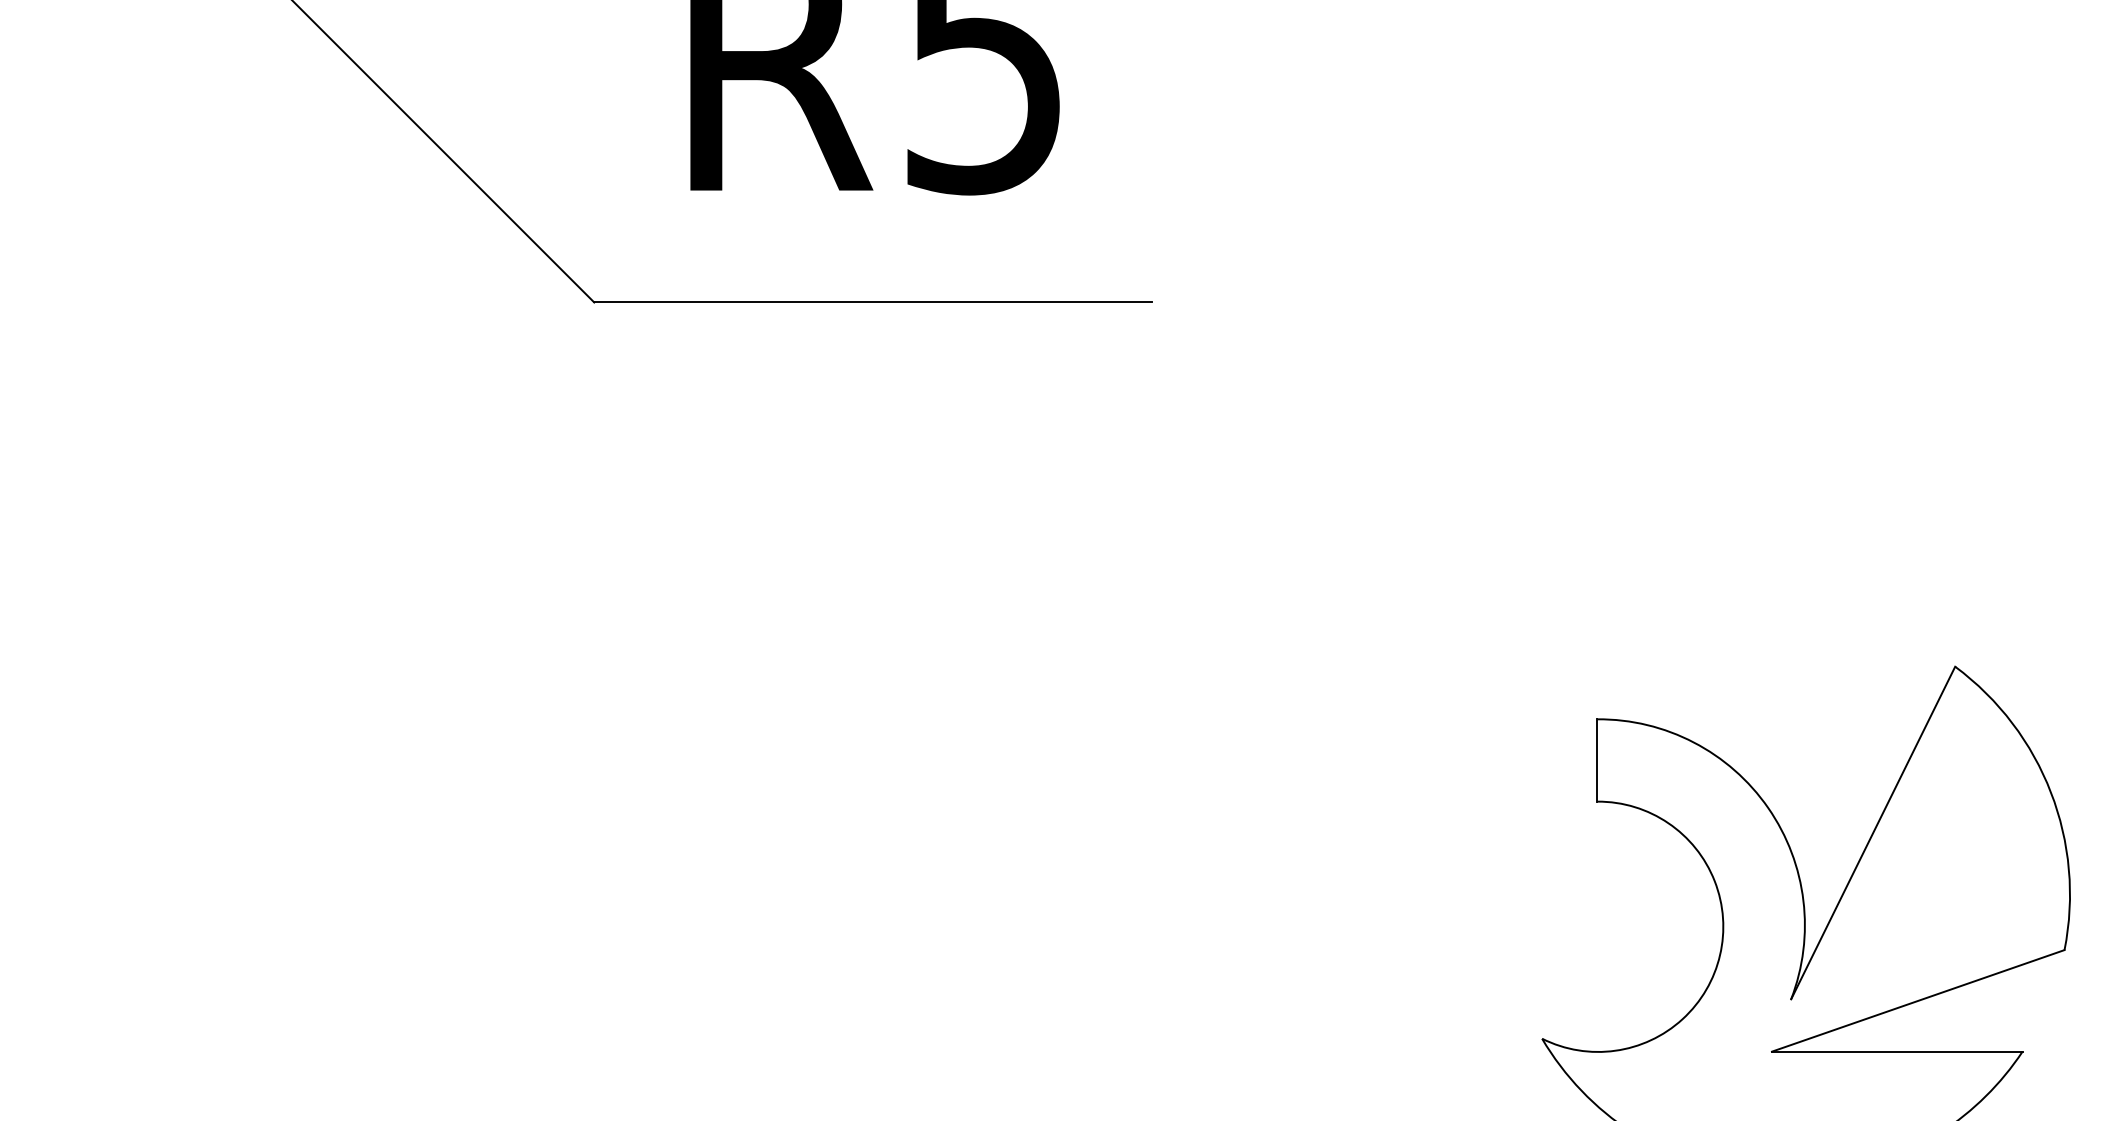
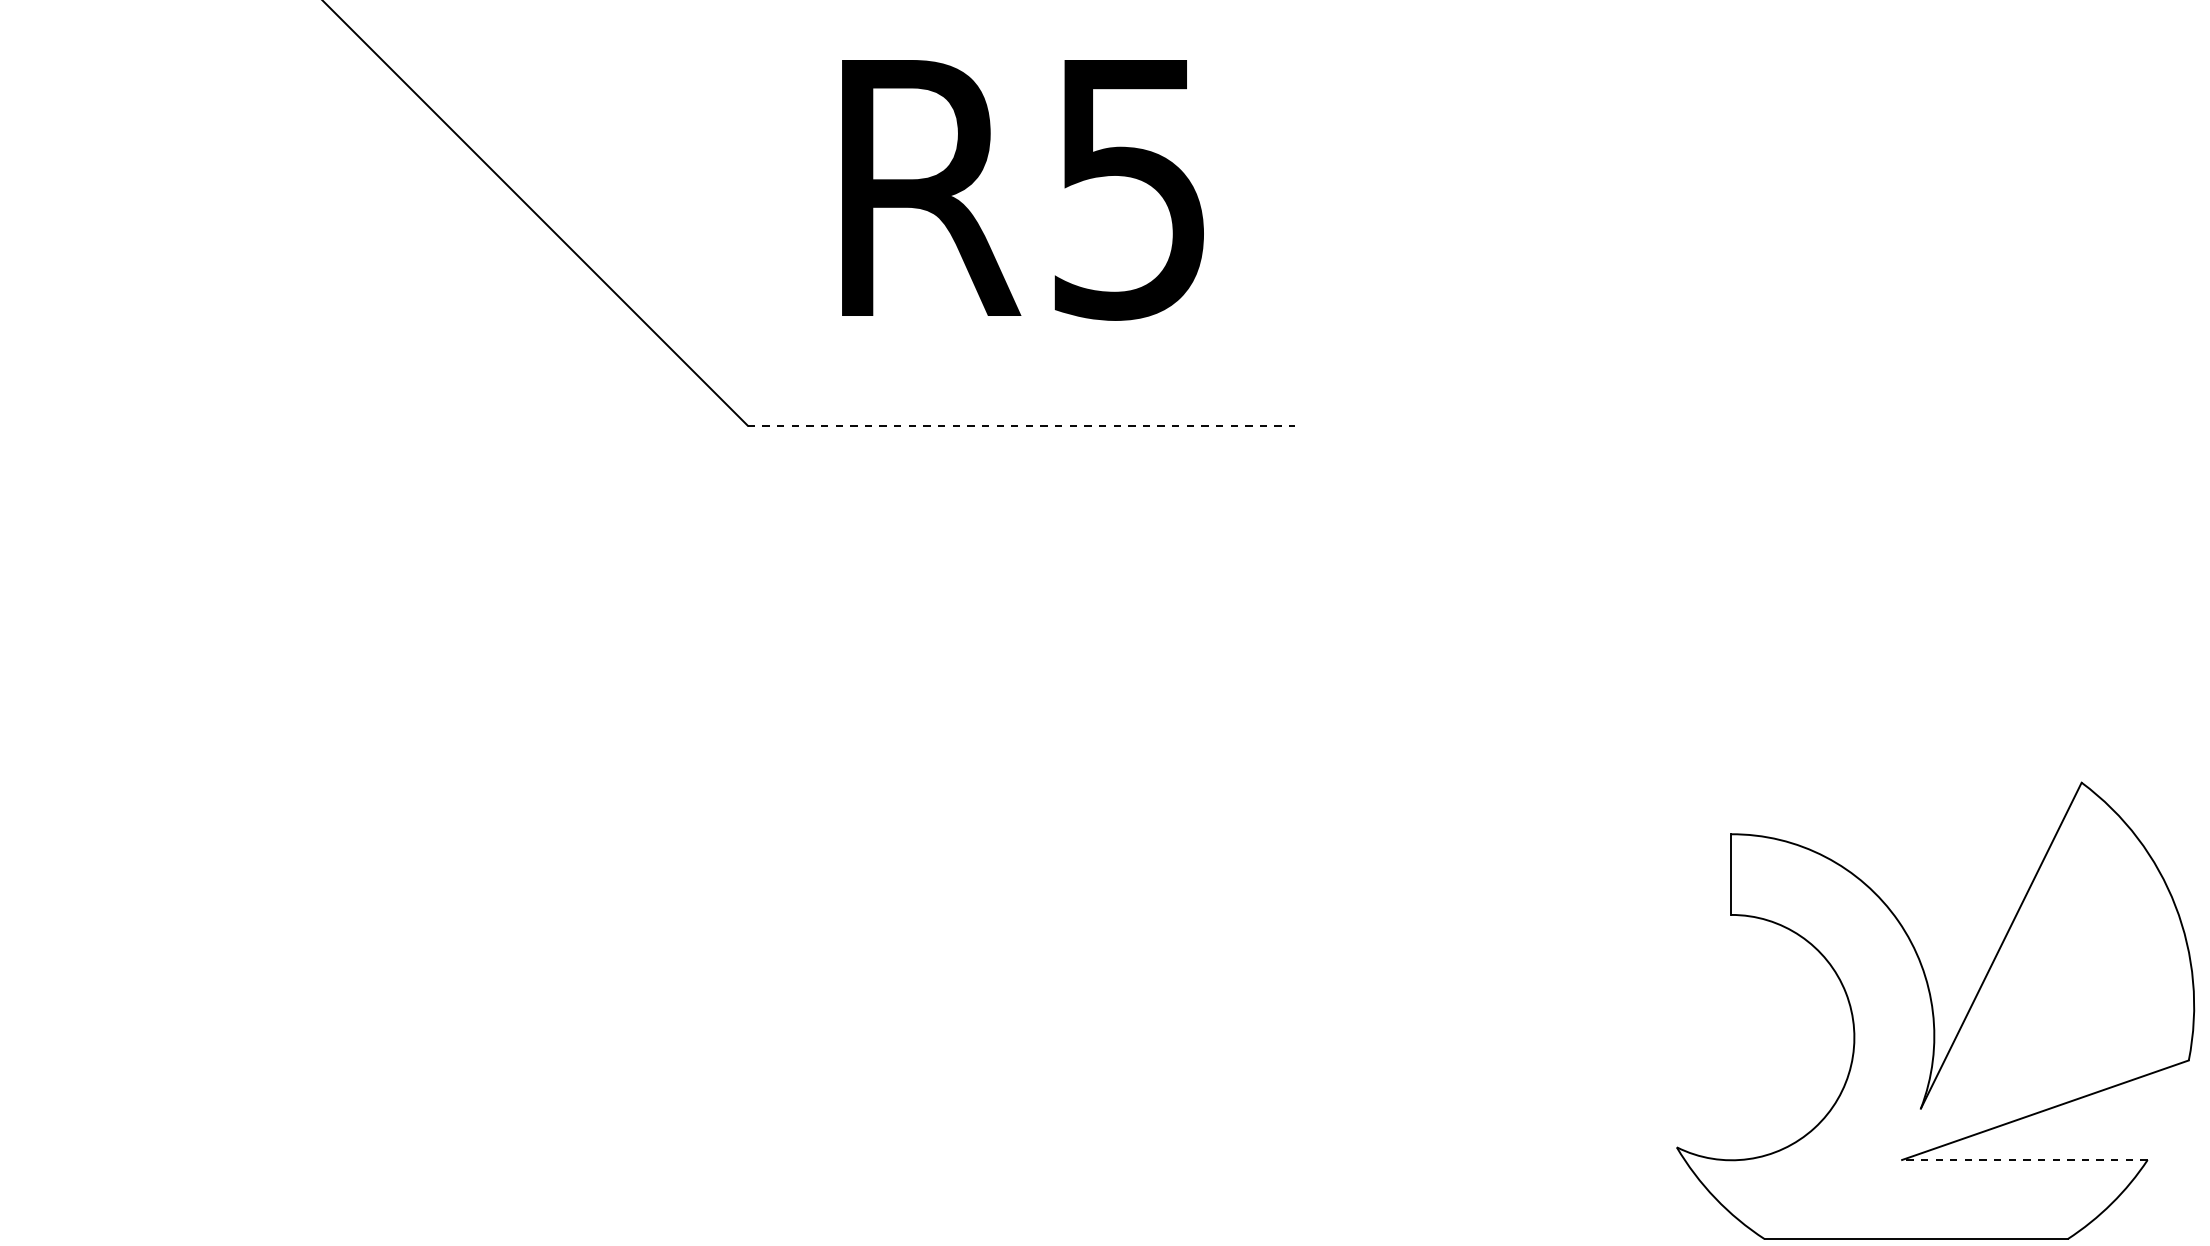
line: (873, 302) -> (1021, 425), solid -> dashed
line: (1896, 1052) -> (2024, 1160), solid -> dashed

